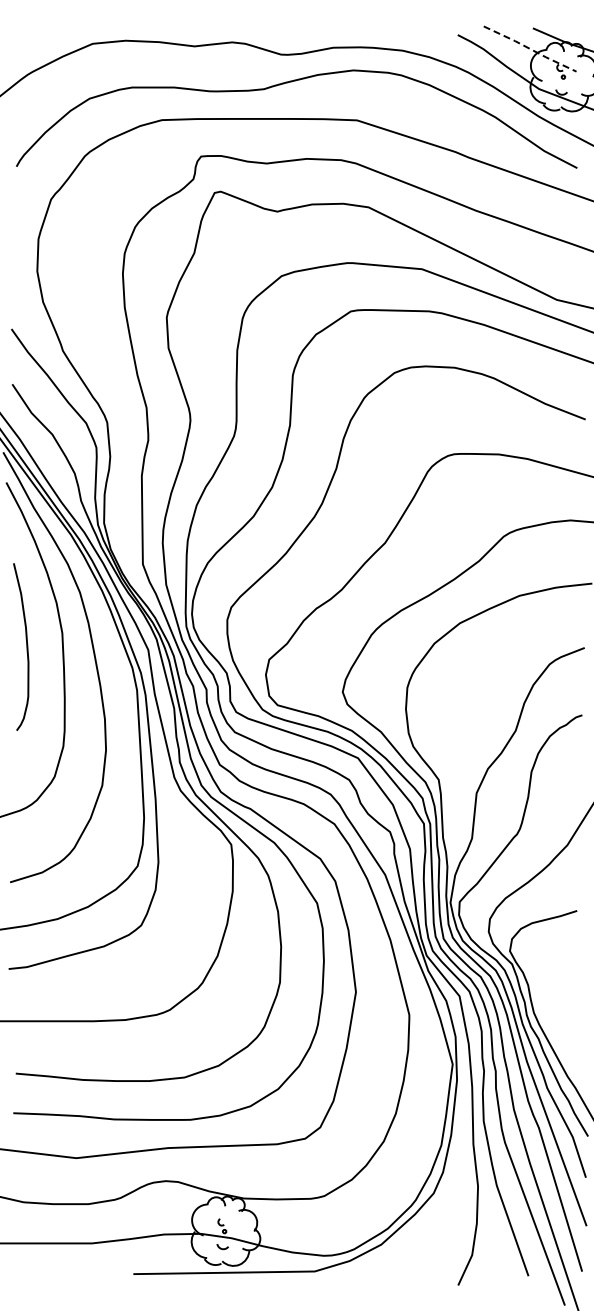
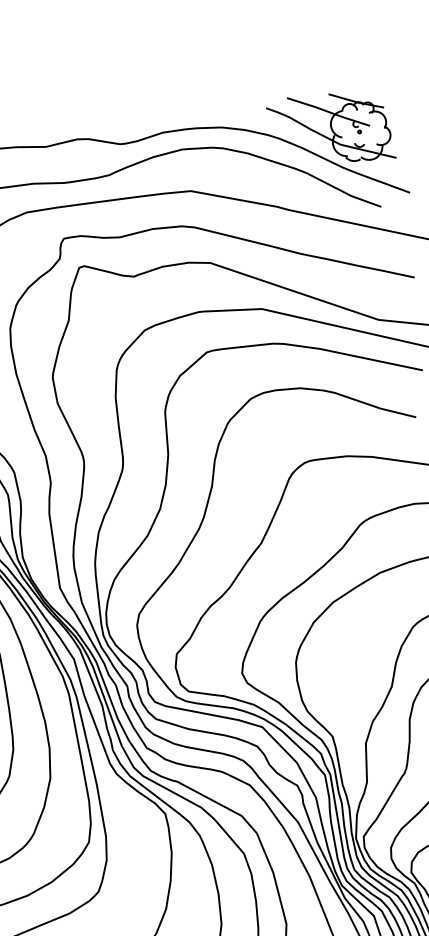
line: (530, 48) -> (328, 111), dashed -> solid

